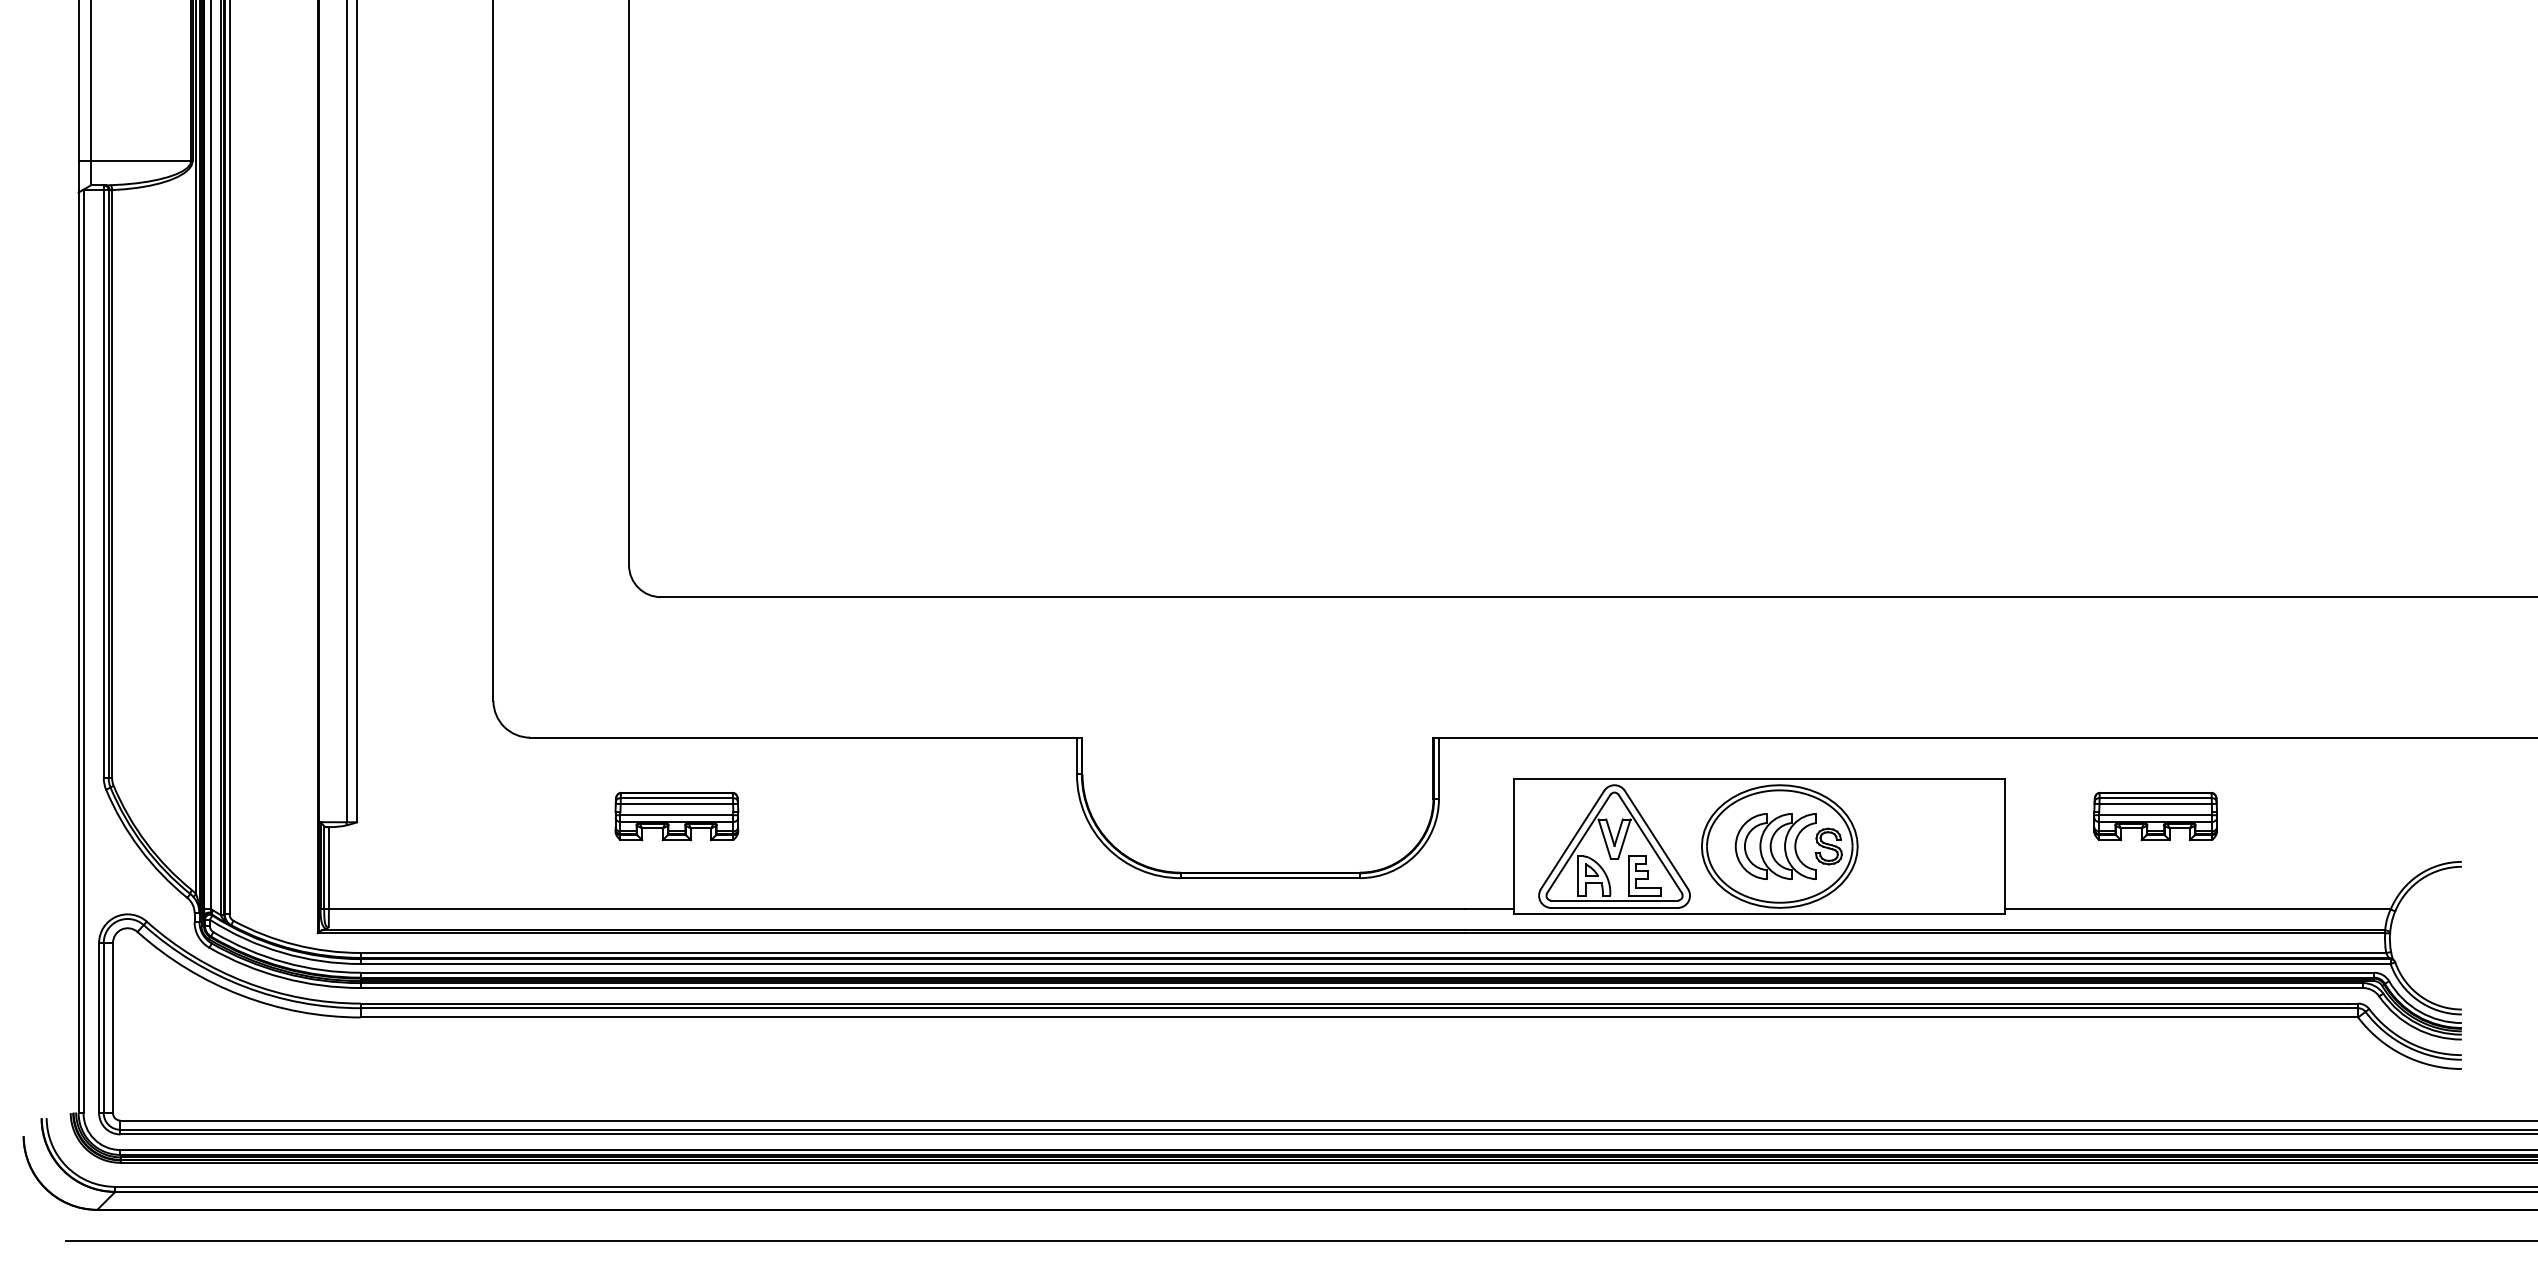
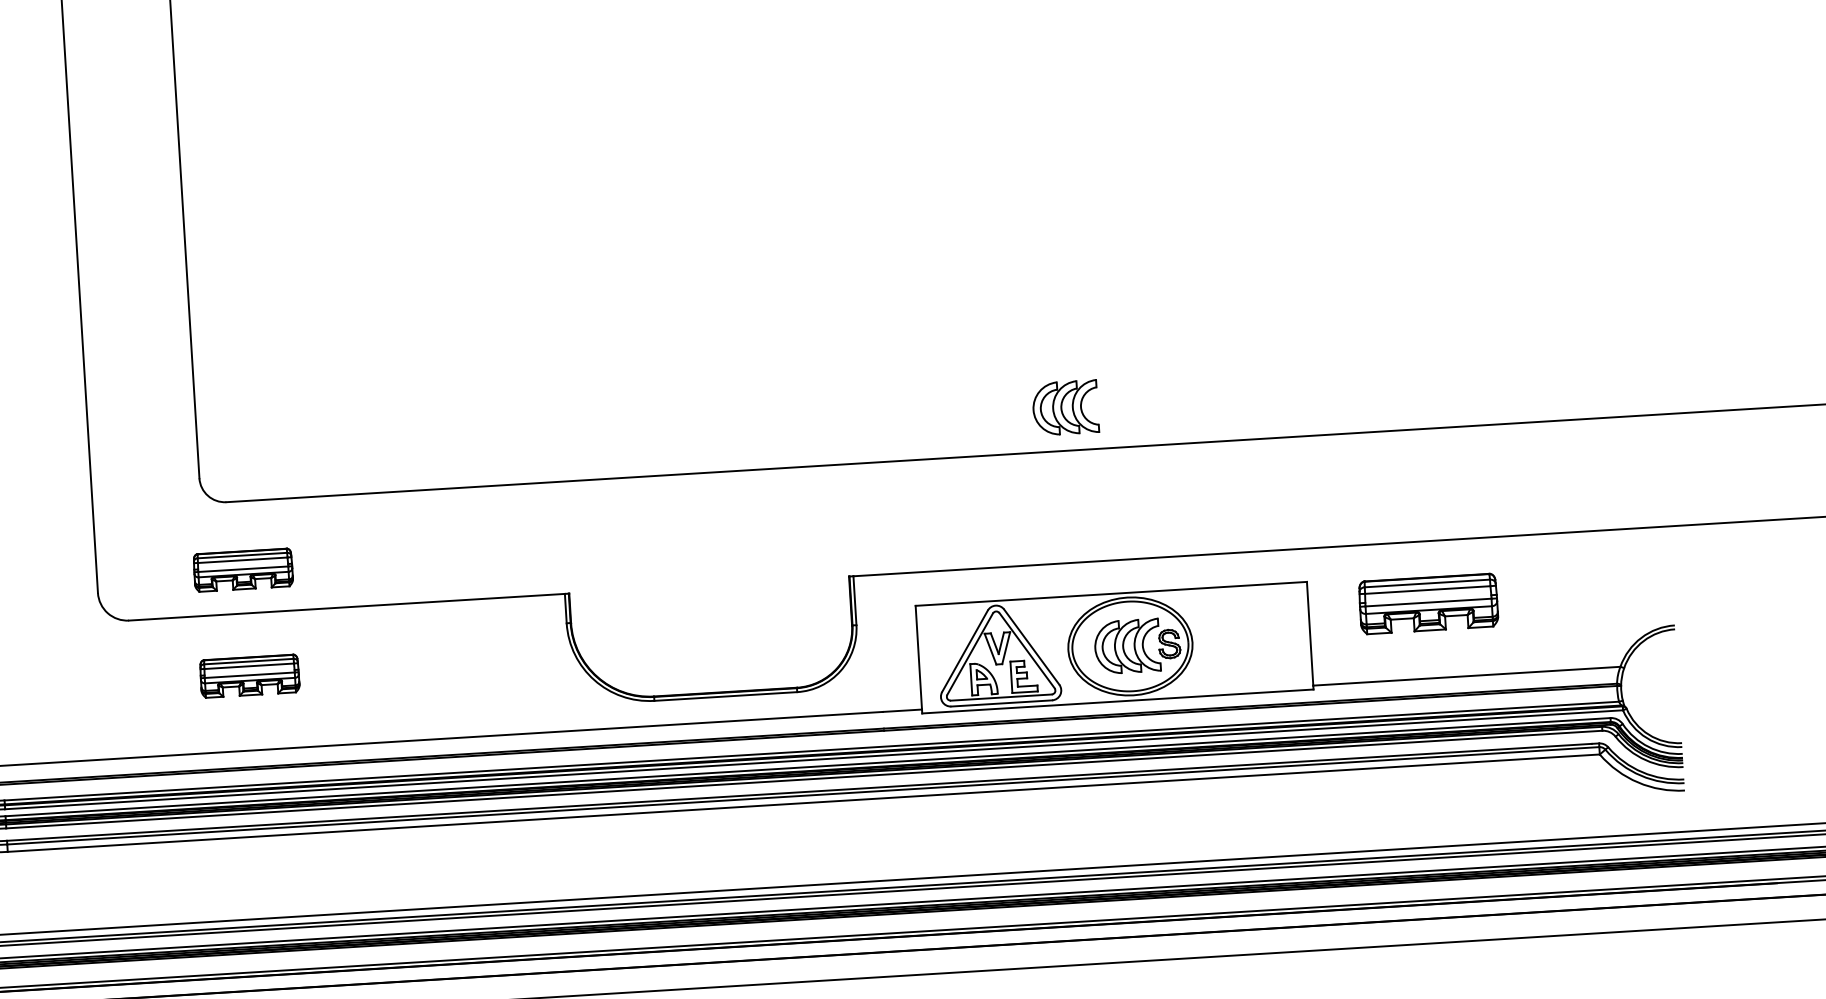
part: (1716, 543) -> (1065, 407), added
part: (676, 683) -> (243, 570), added
part: (2155, 816) -> (1428, 604), size x1.4

